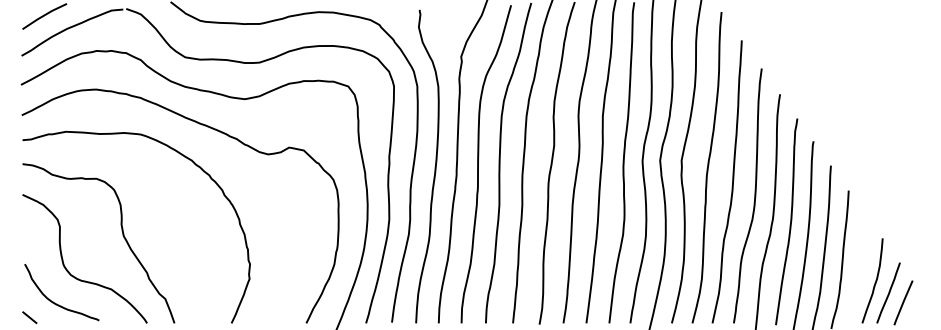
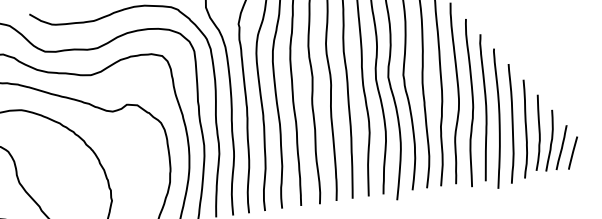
curve: (859, 268) -> (538, 133), added

